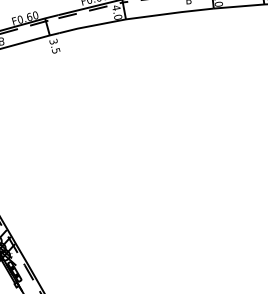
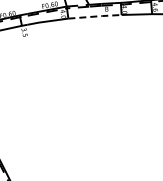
line: (174, 13) -> (97, 16), solid -> dashed

